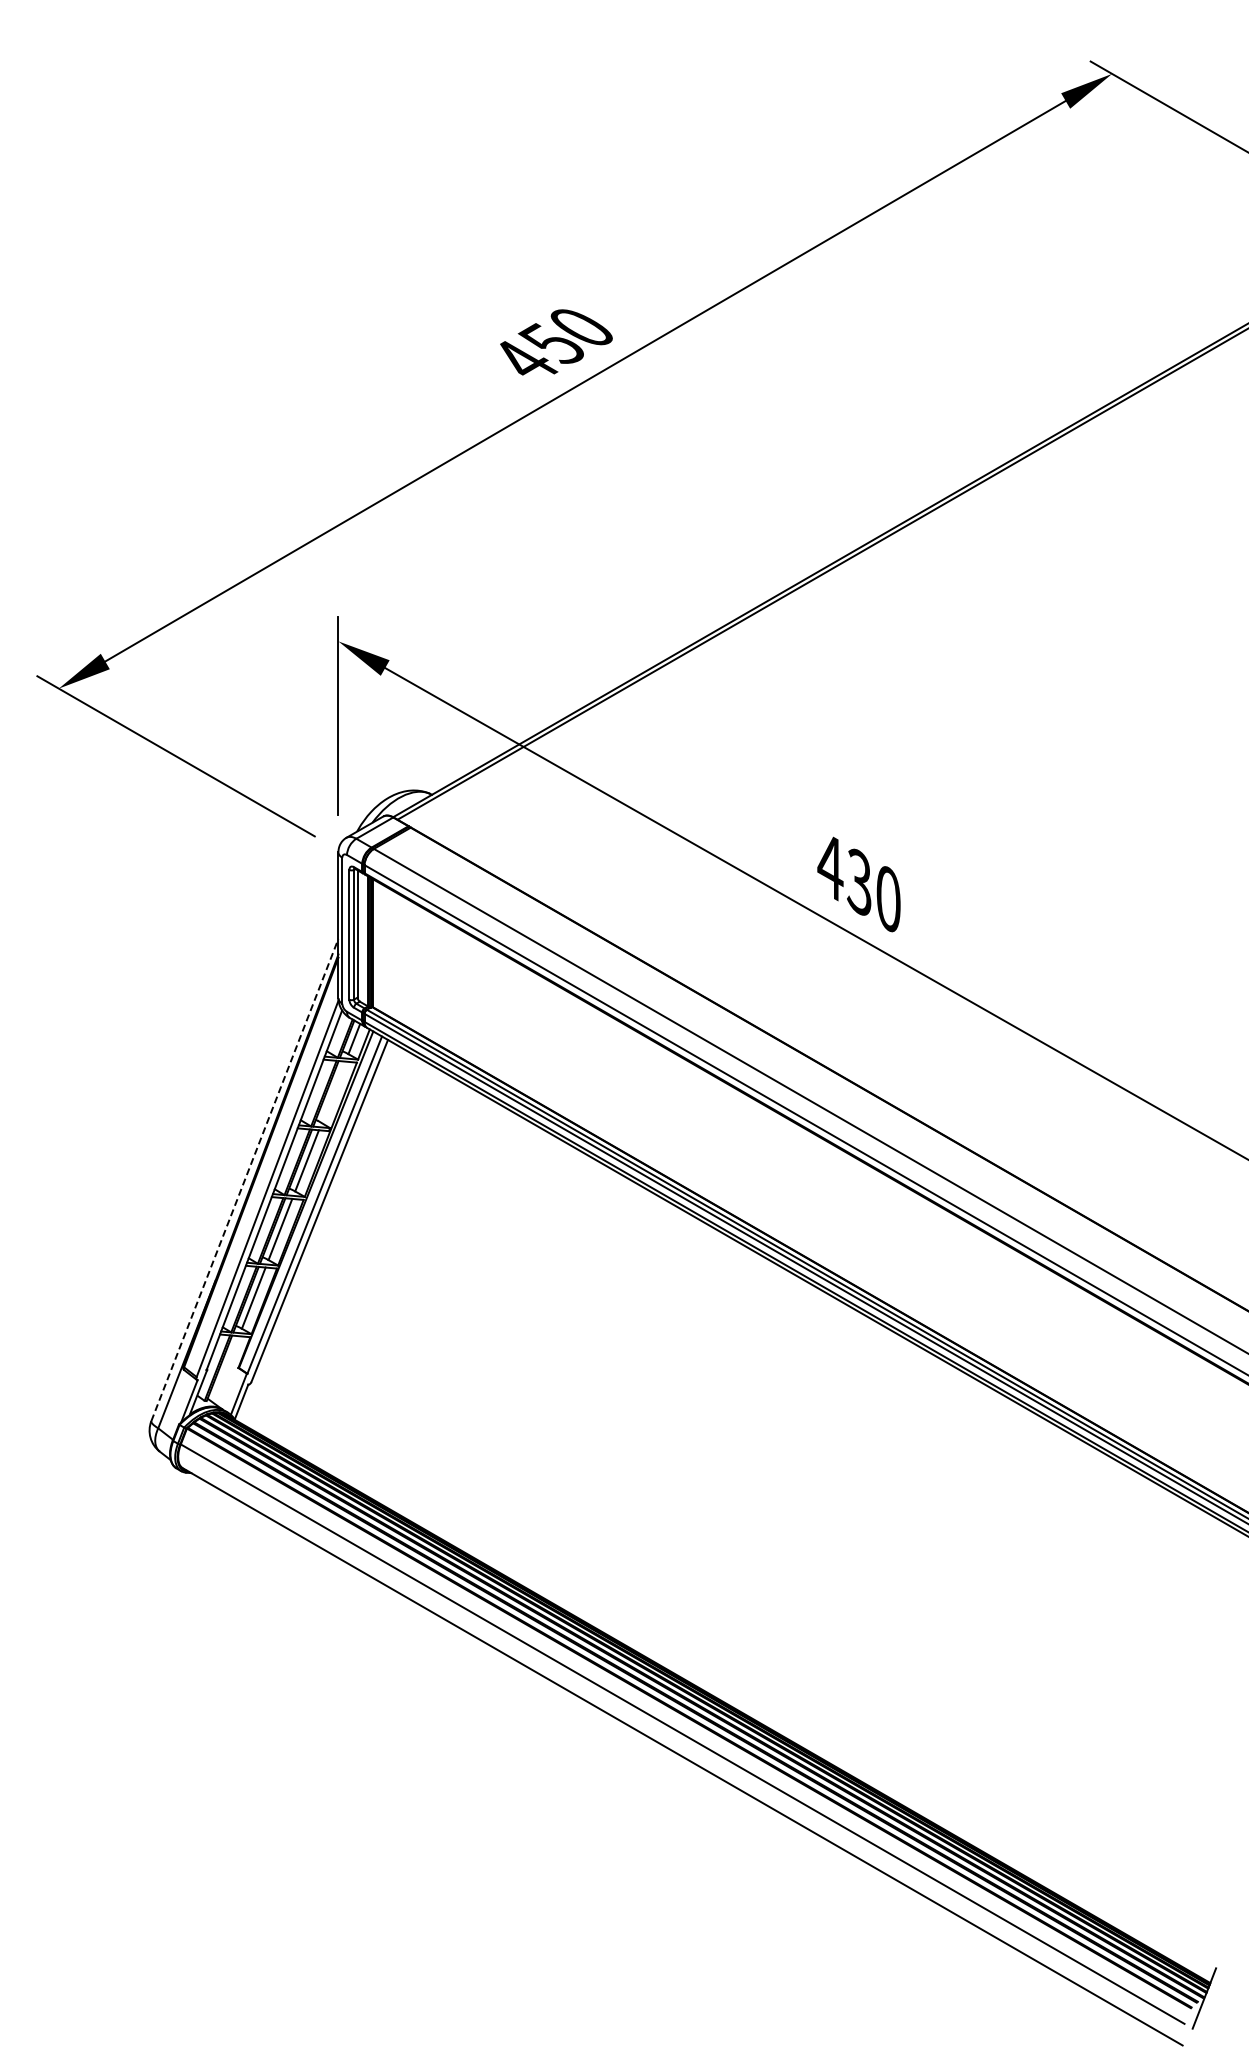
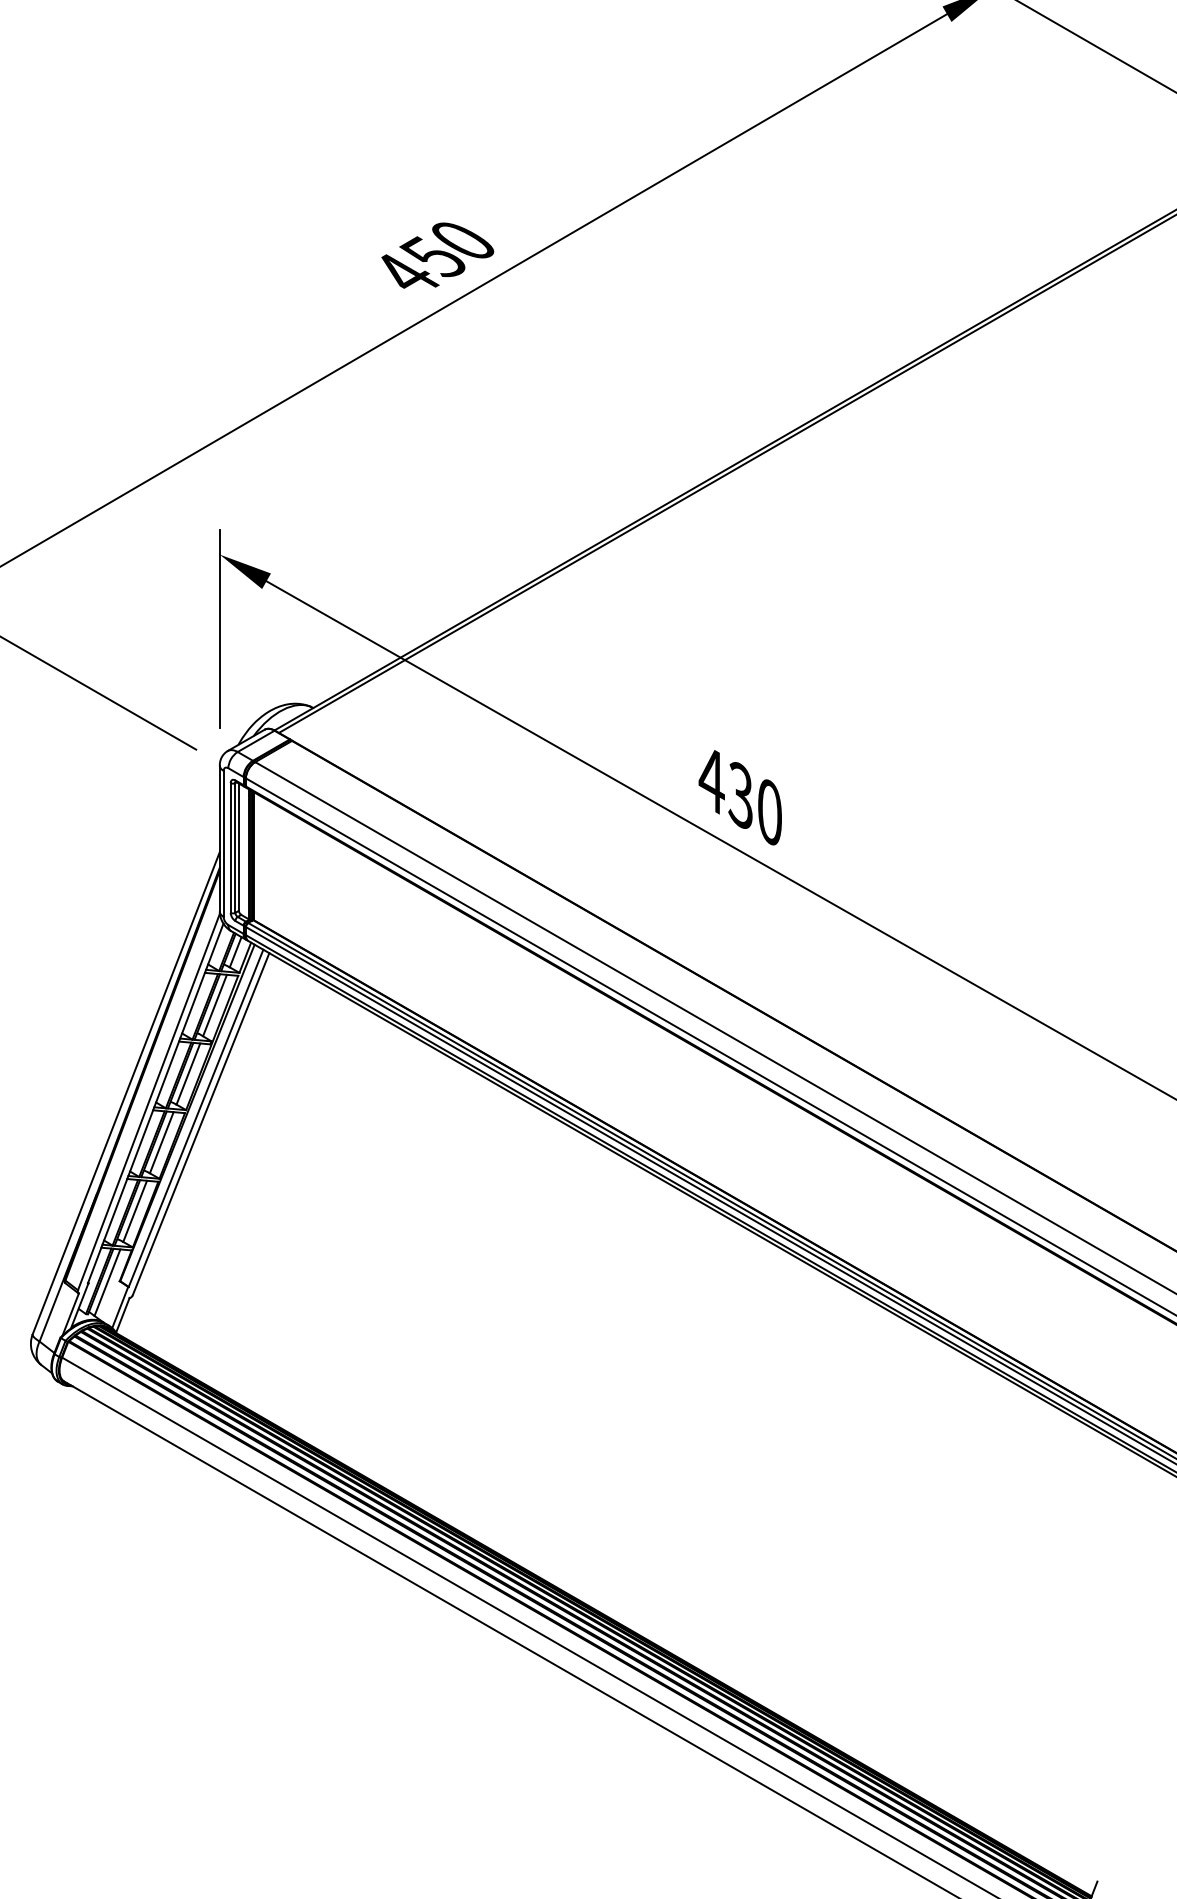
line: (333, 1092) -> (214, 1005), added
line: (244, 1180) -> (125, 1093), dashed -> solid
line: (226, 1369) -> (107, 1282), added

